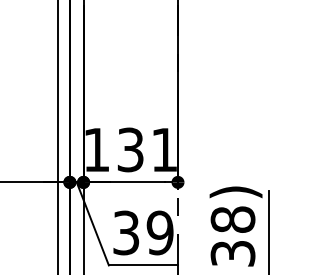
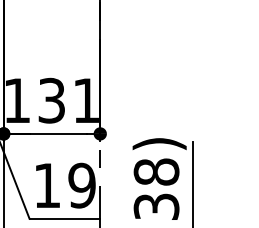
text: (126, 232) -> (47, 185), 39 -> 19

